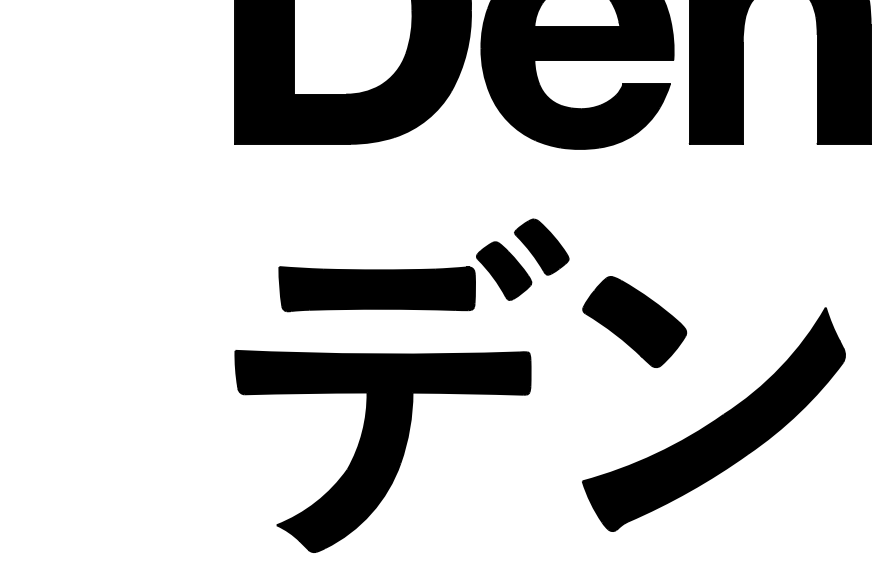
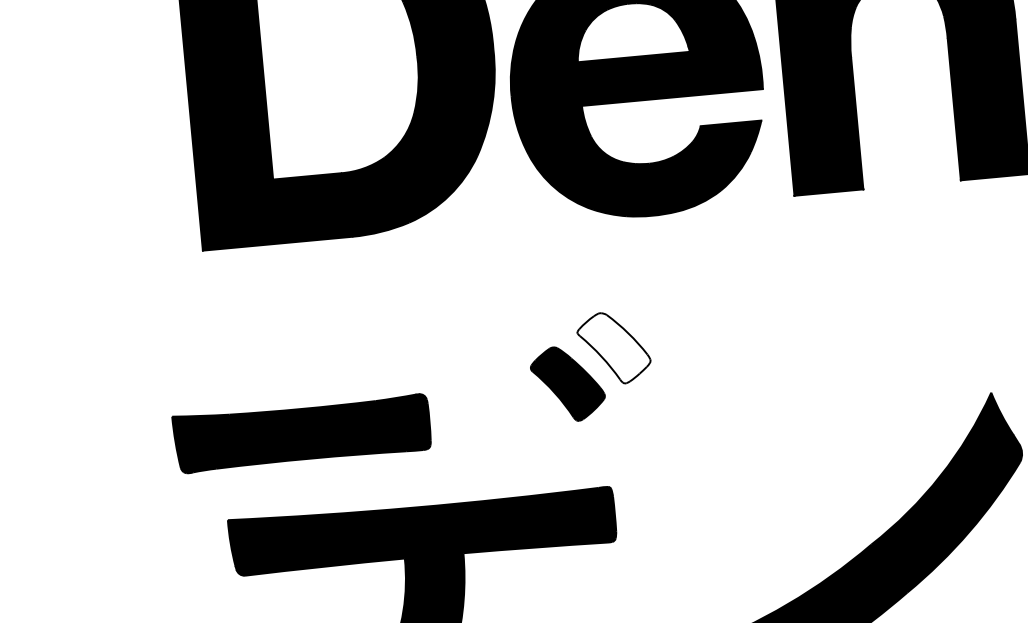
fill: (541, 246) -> (613, 347), removed
part: (376, 289) -> (301, 434), moved
part: (634, 321) -> (743, 433), removed

